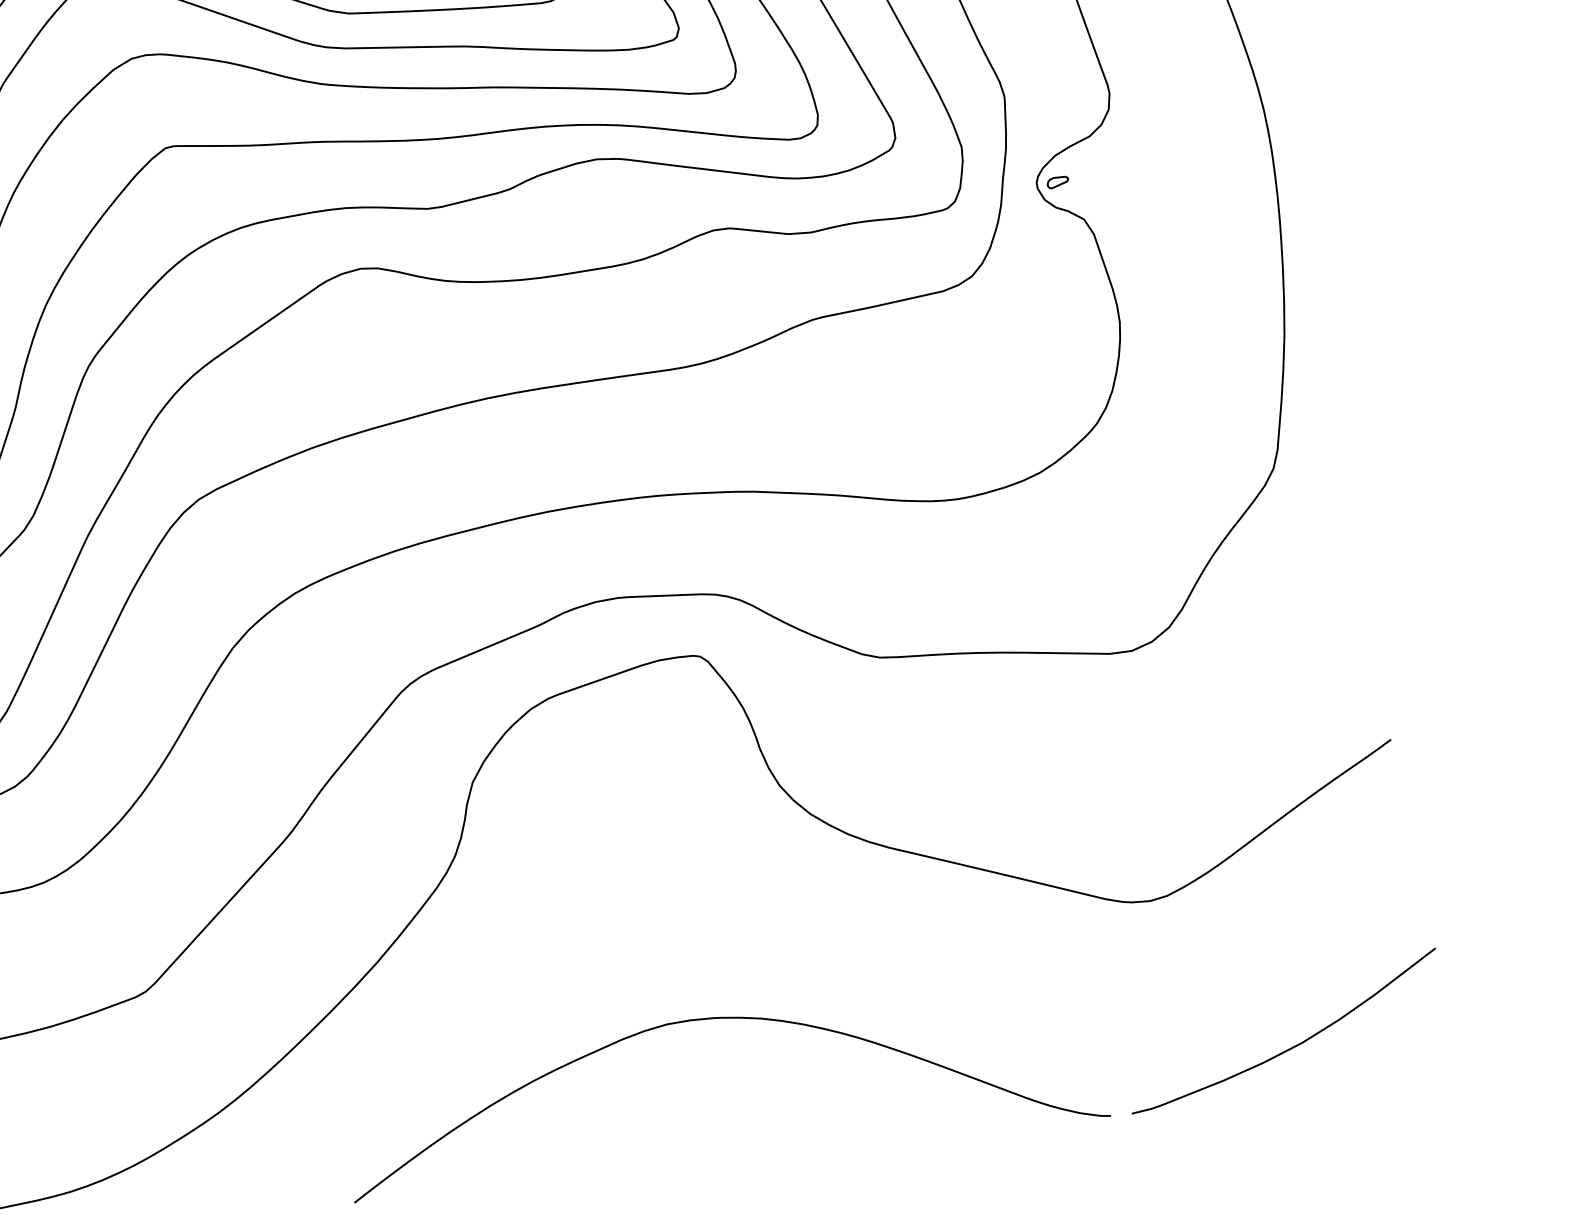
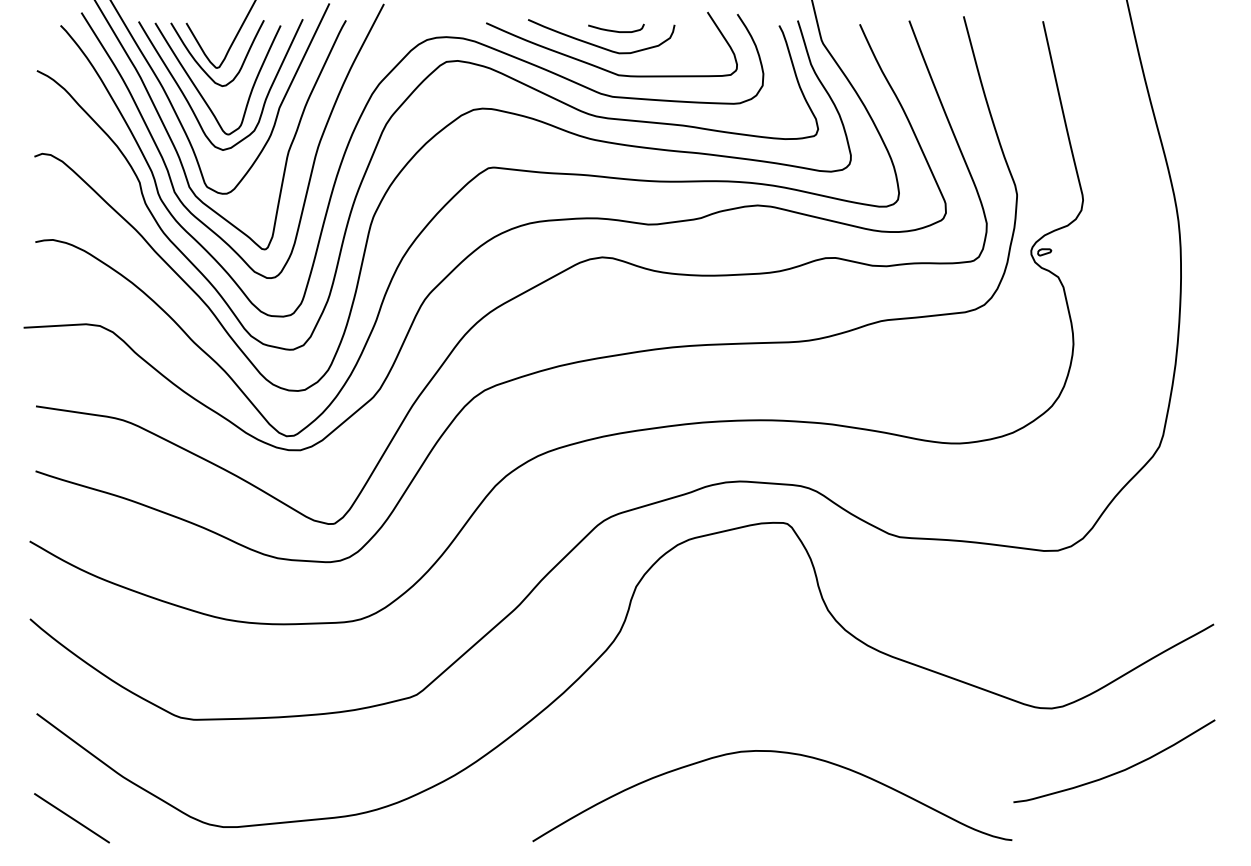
curve: (1290, 1046) -> (1117, 771), moved

